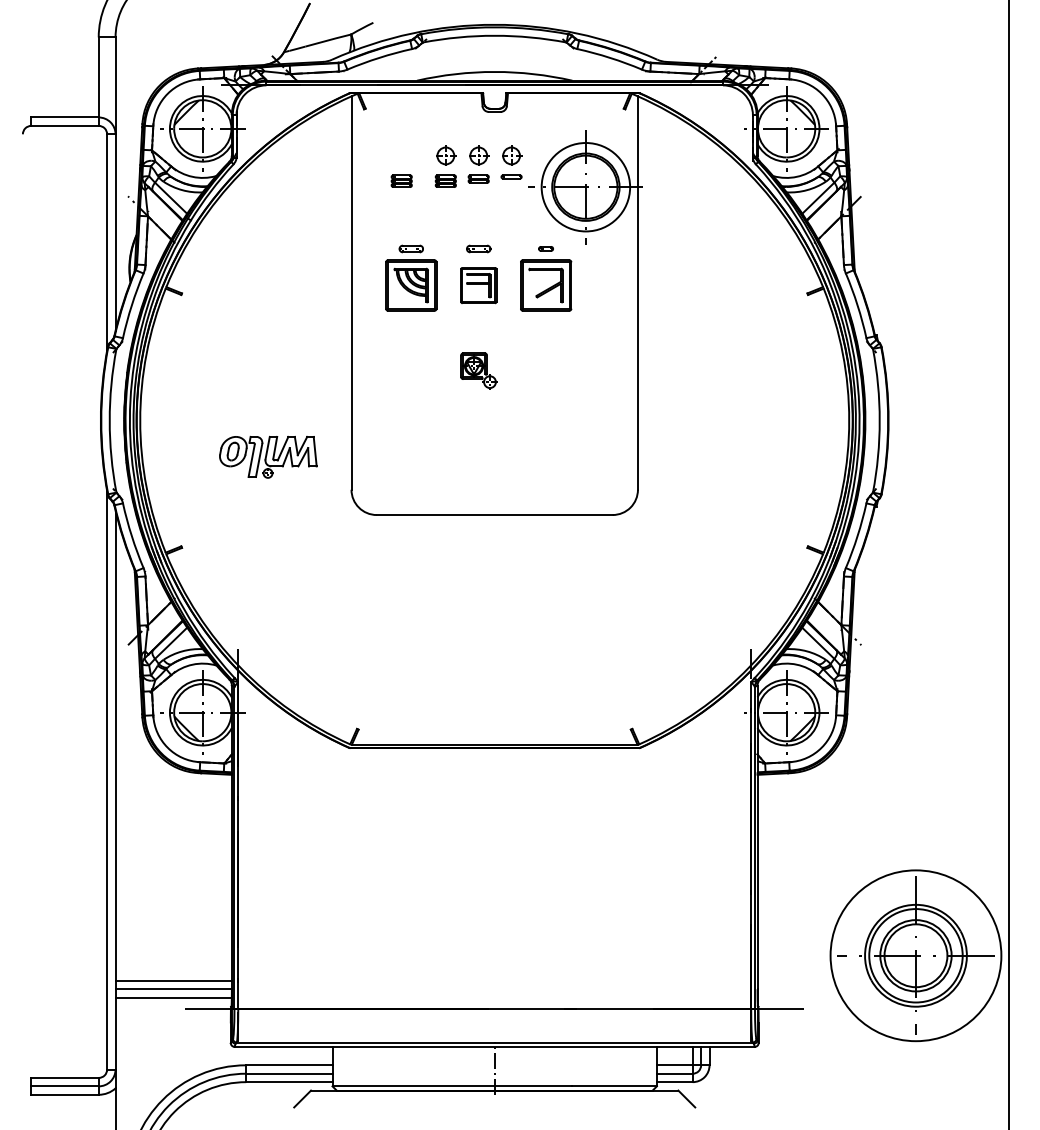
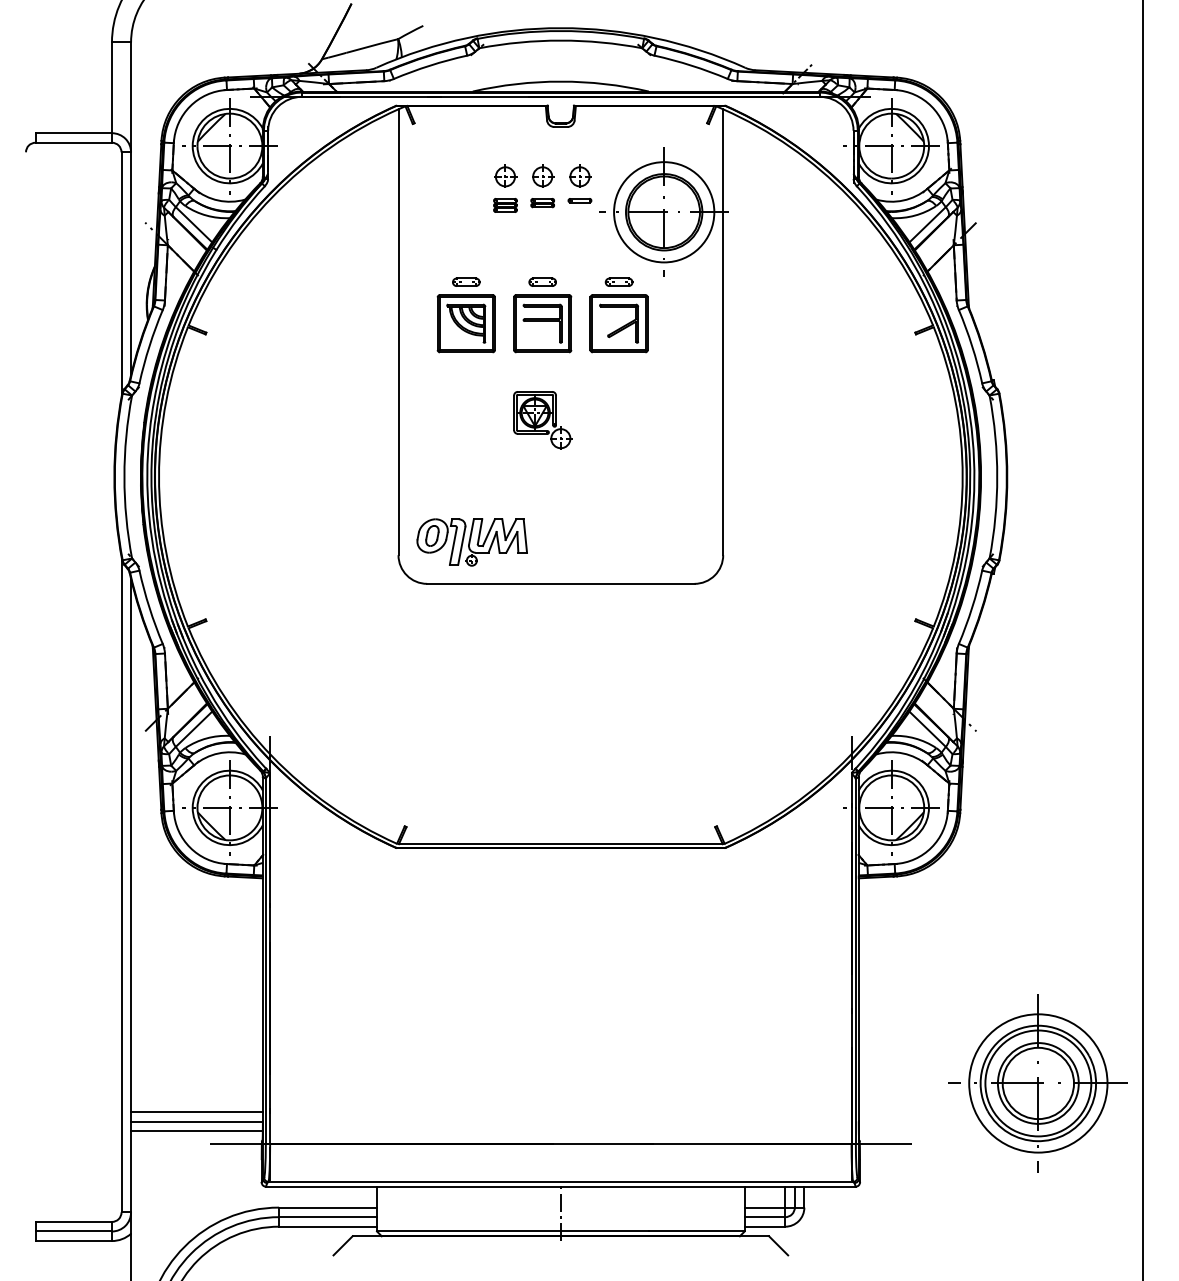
part: (401, 181) -> (455, 205), removed
part: (545, 248) -> (618, 281), size x1.67
part: (478, 285) -> (542, 323), size x1.43
part: (478, 370) -> (542, 420), size x1.43
part: (267, 457) -> (471, 542), moved
circle: (916, 955) -> (1038, 1083), size x0.71

